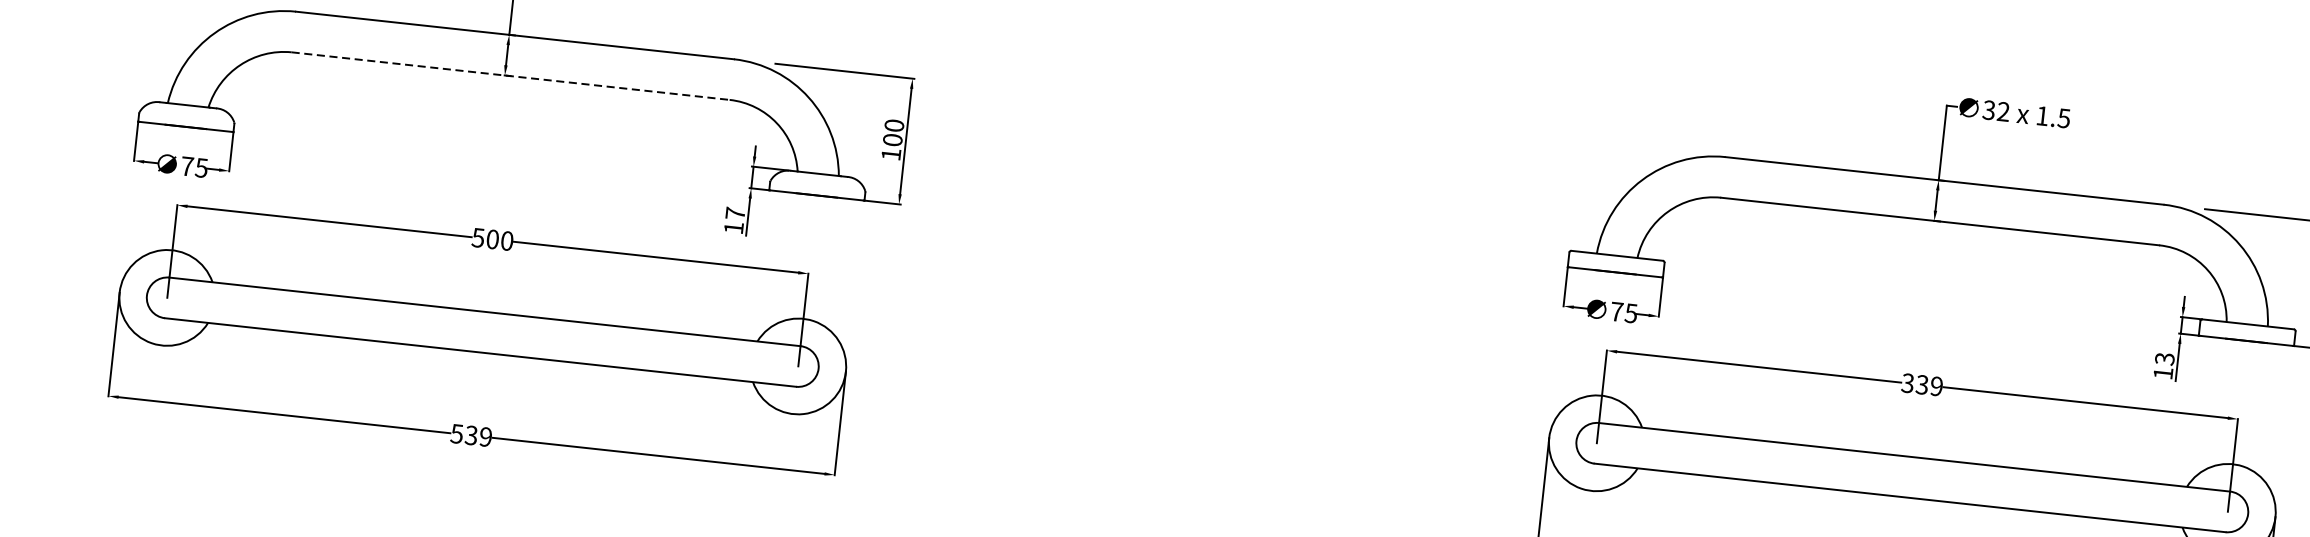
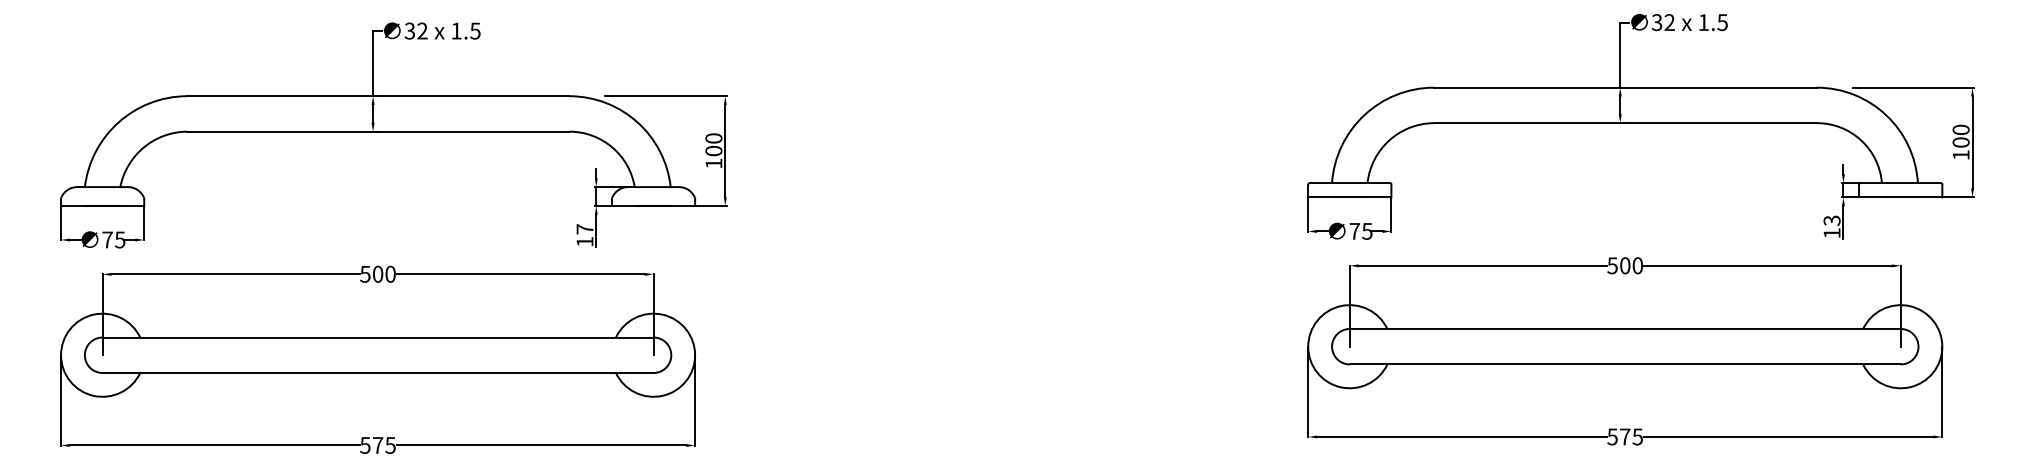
line: (511, 75) -> (378, 131), dashed -> solid
text: (1922, 384) -> (1625, 265), 339 -> 500
text: (477, 436) -> (383, 445), 539 -> 575

